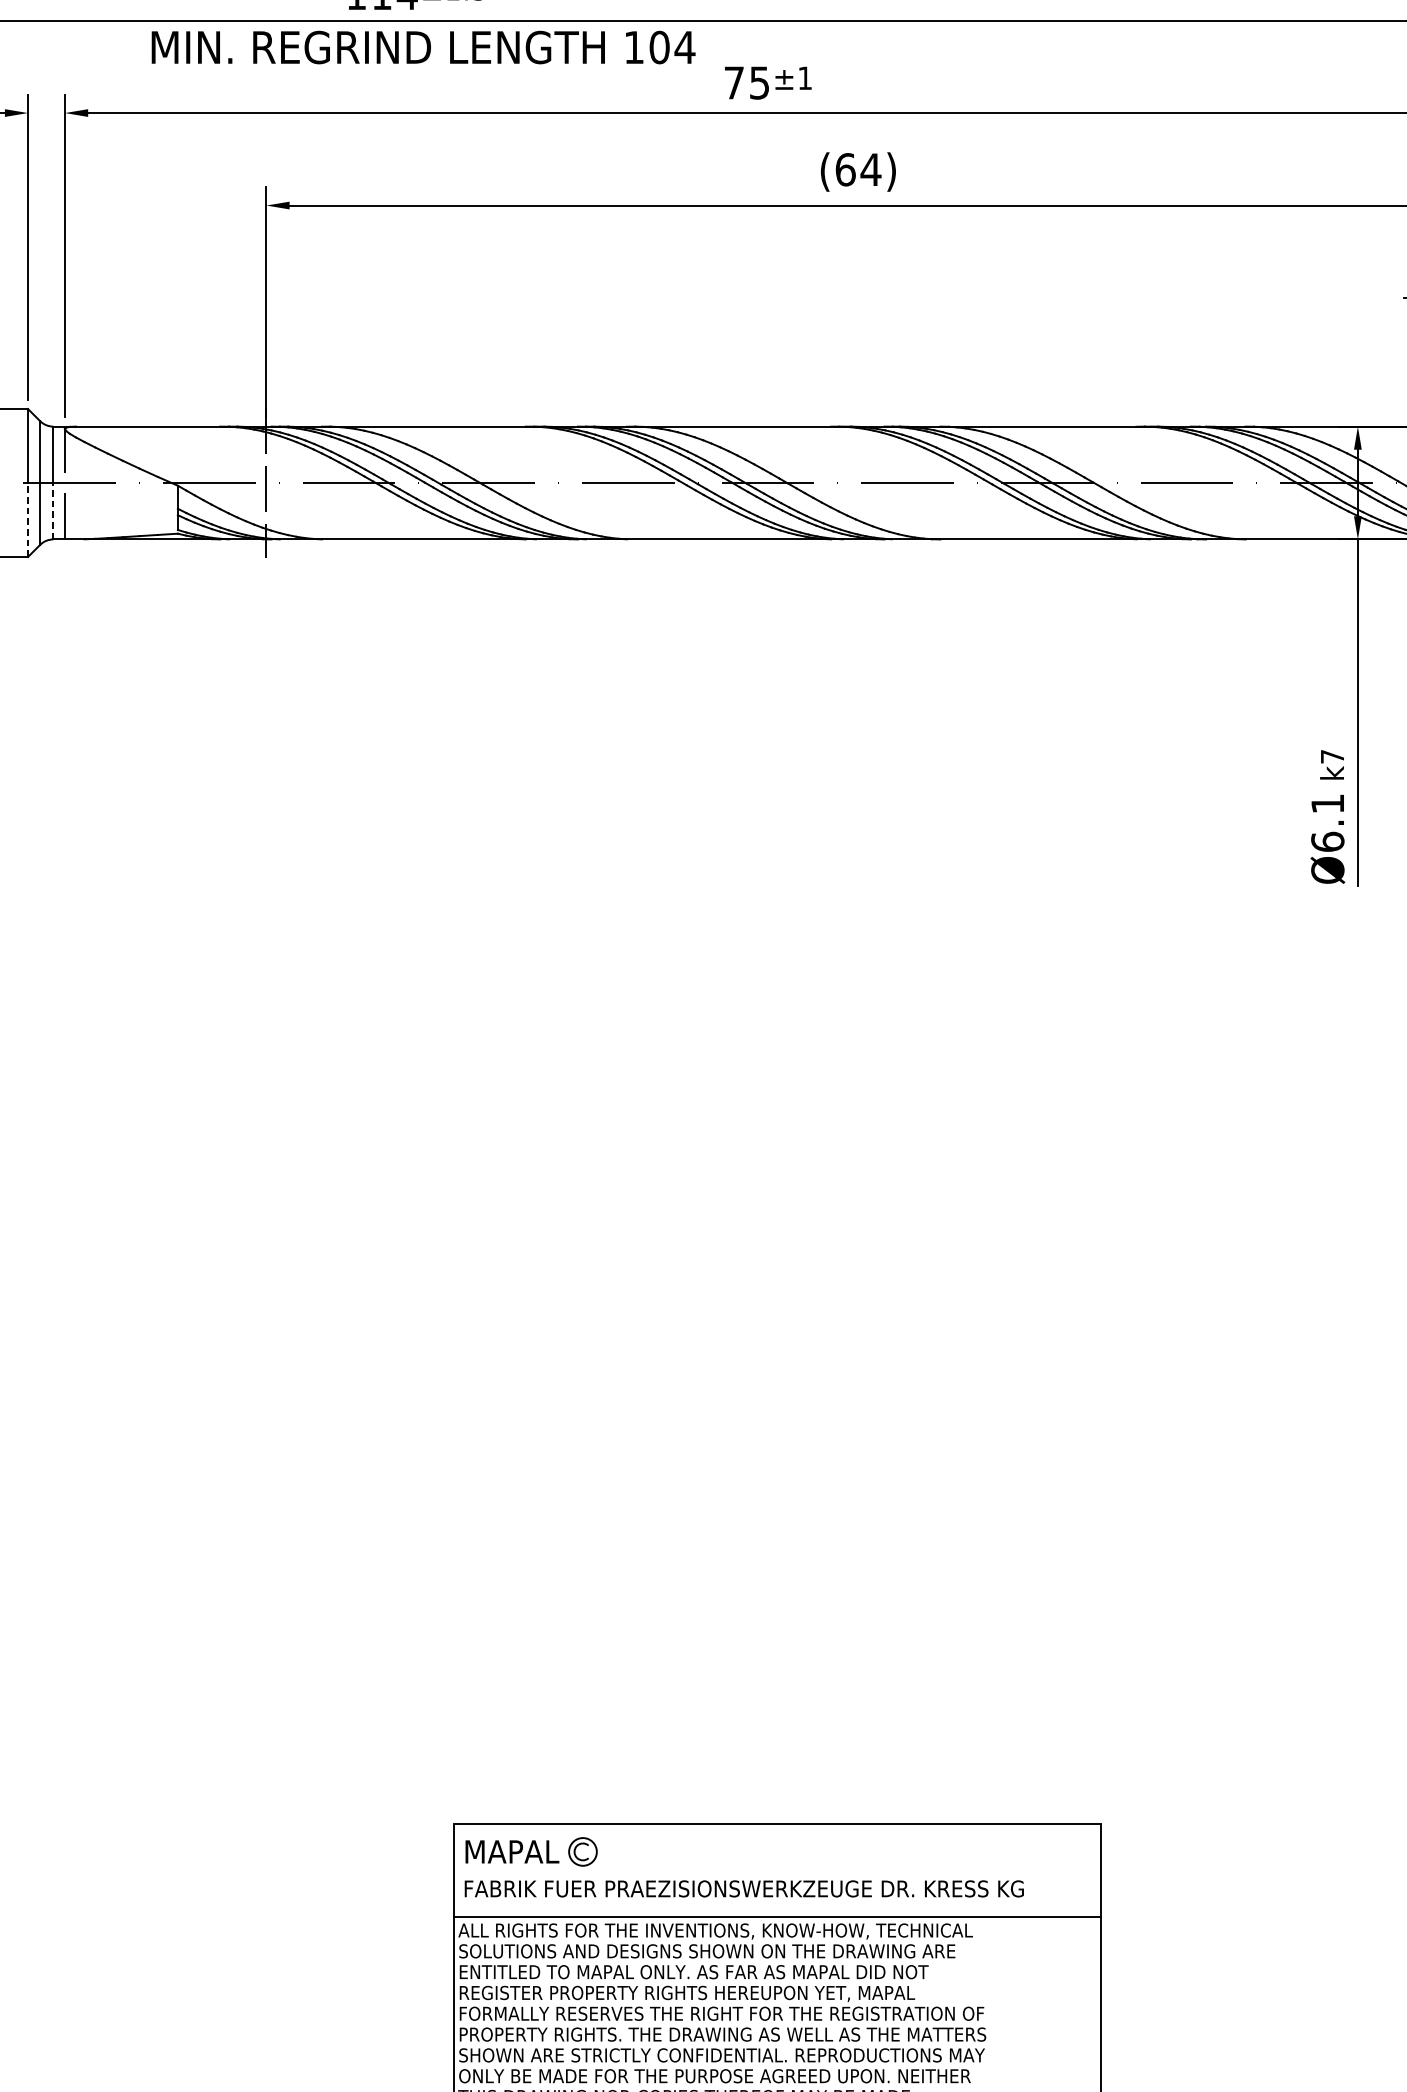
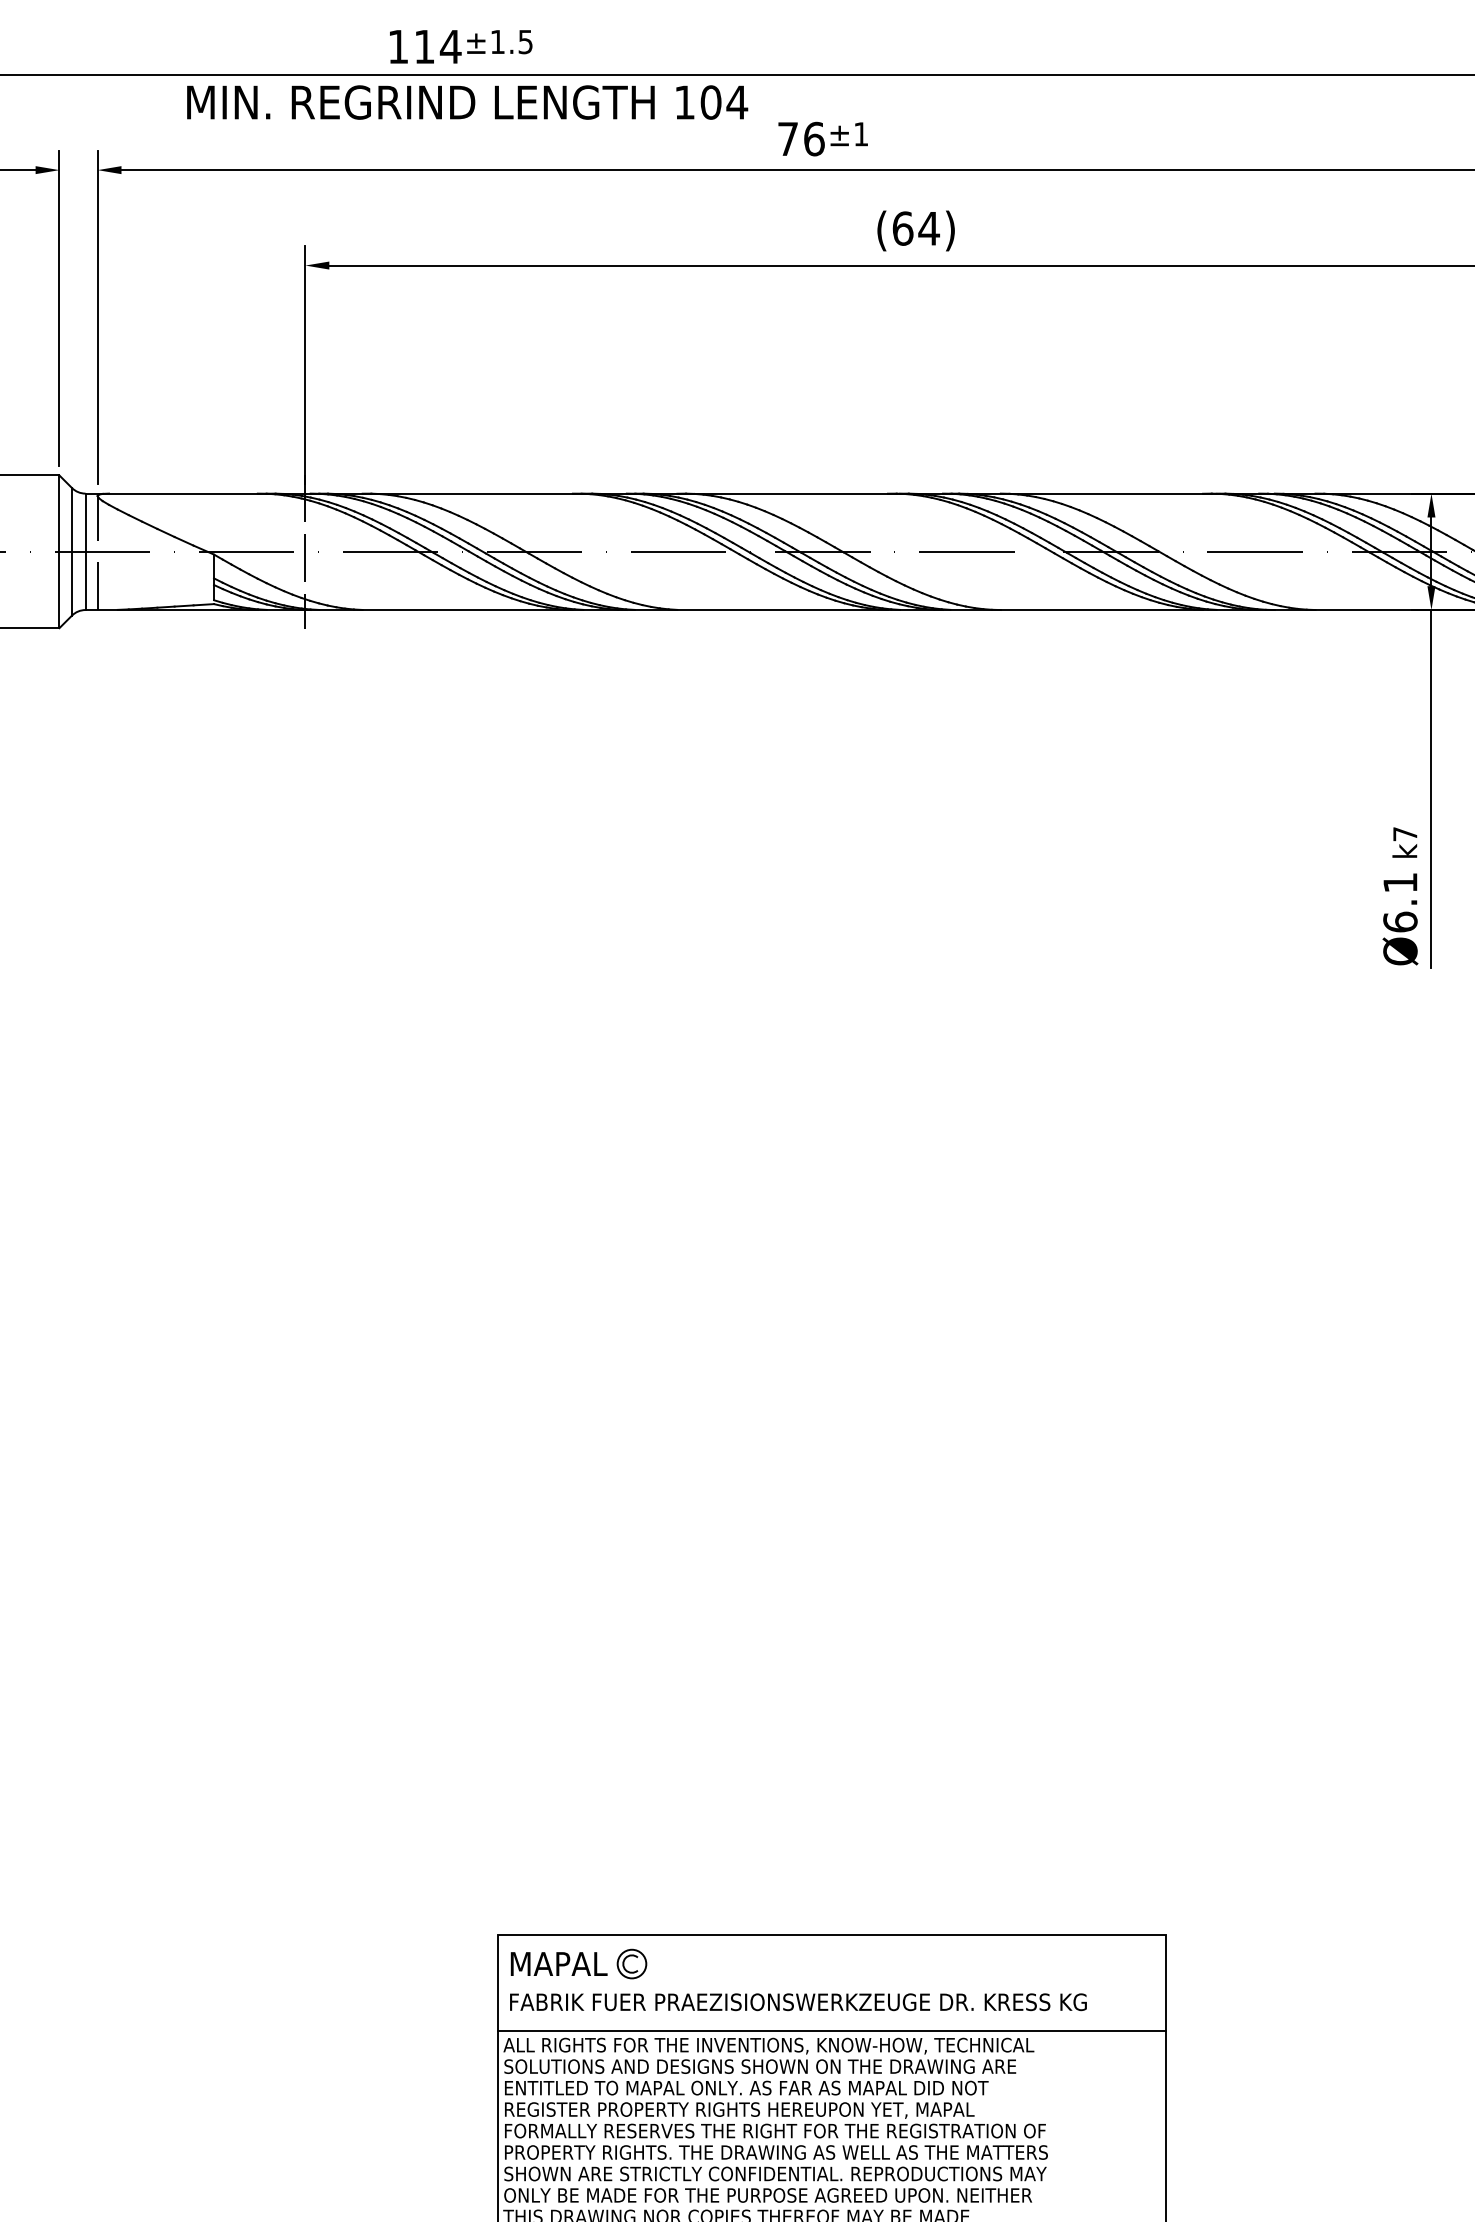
text: (759, 82) -> (814, 138), 75 -> 76
line: (53, 510) -> (85, 580), dashed -> solid
line: (28, 519) -> (59, 589), dashed -> solid

